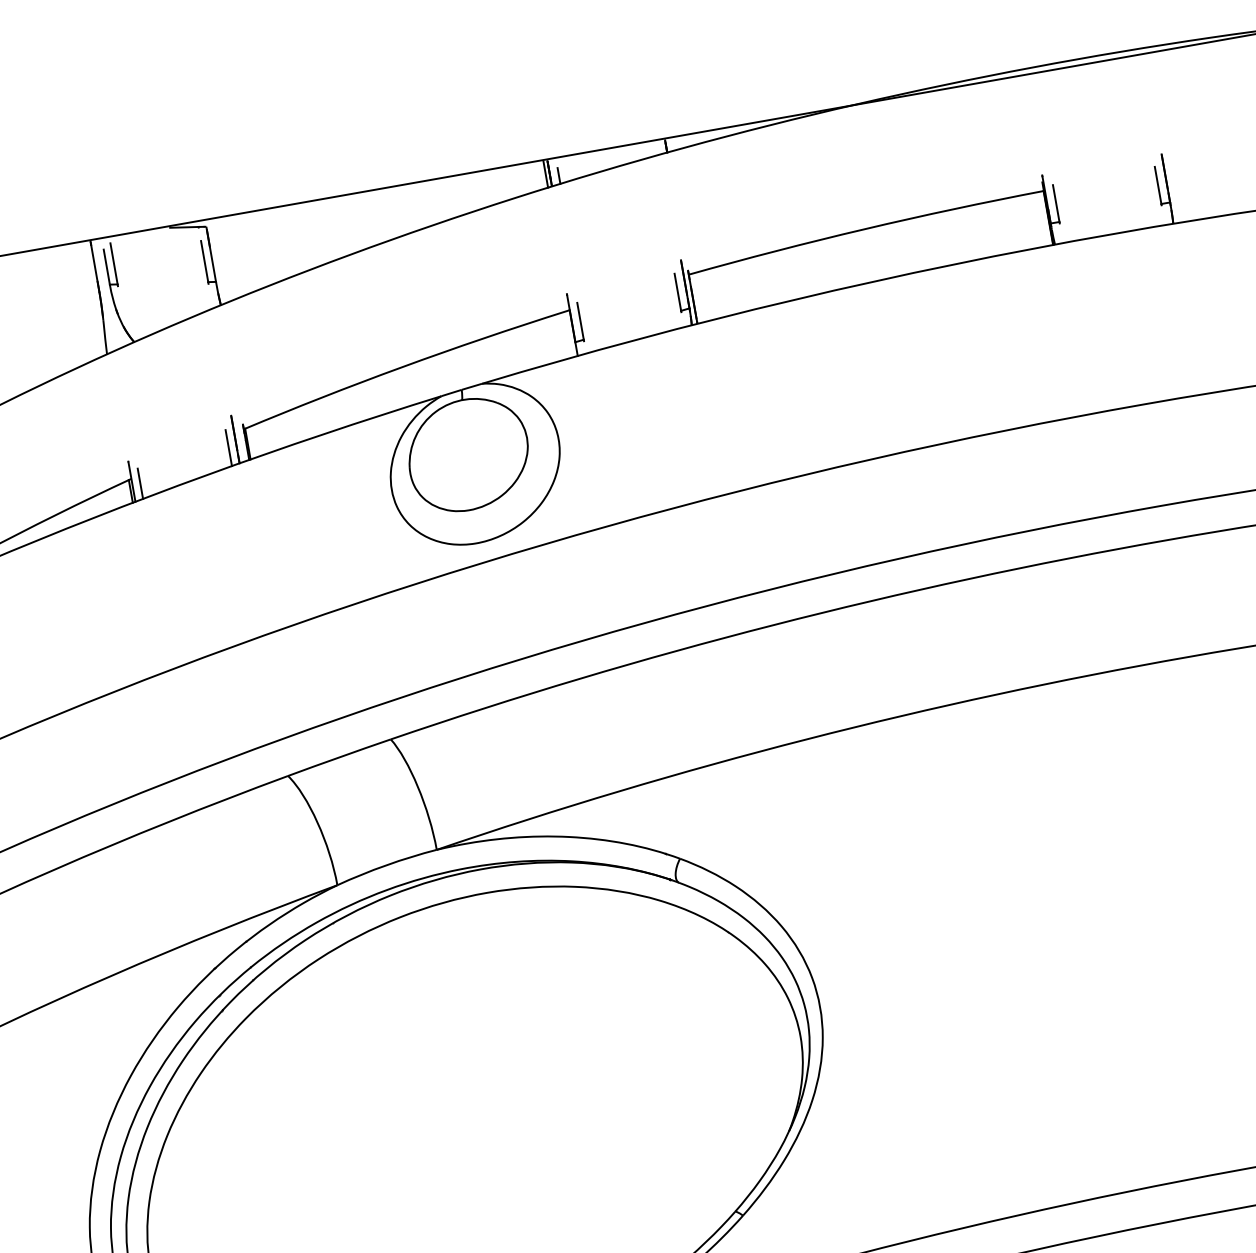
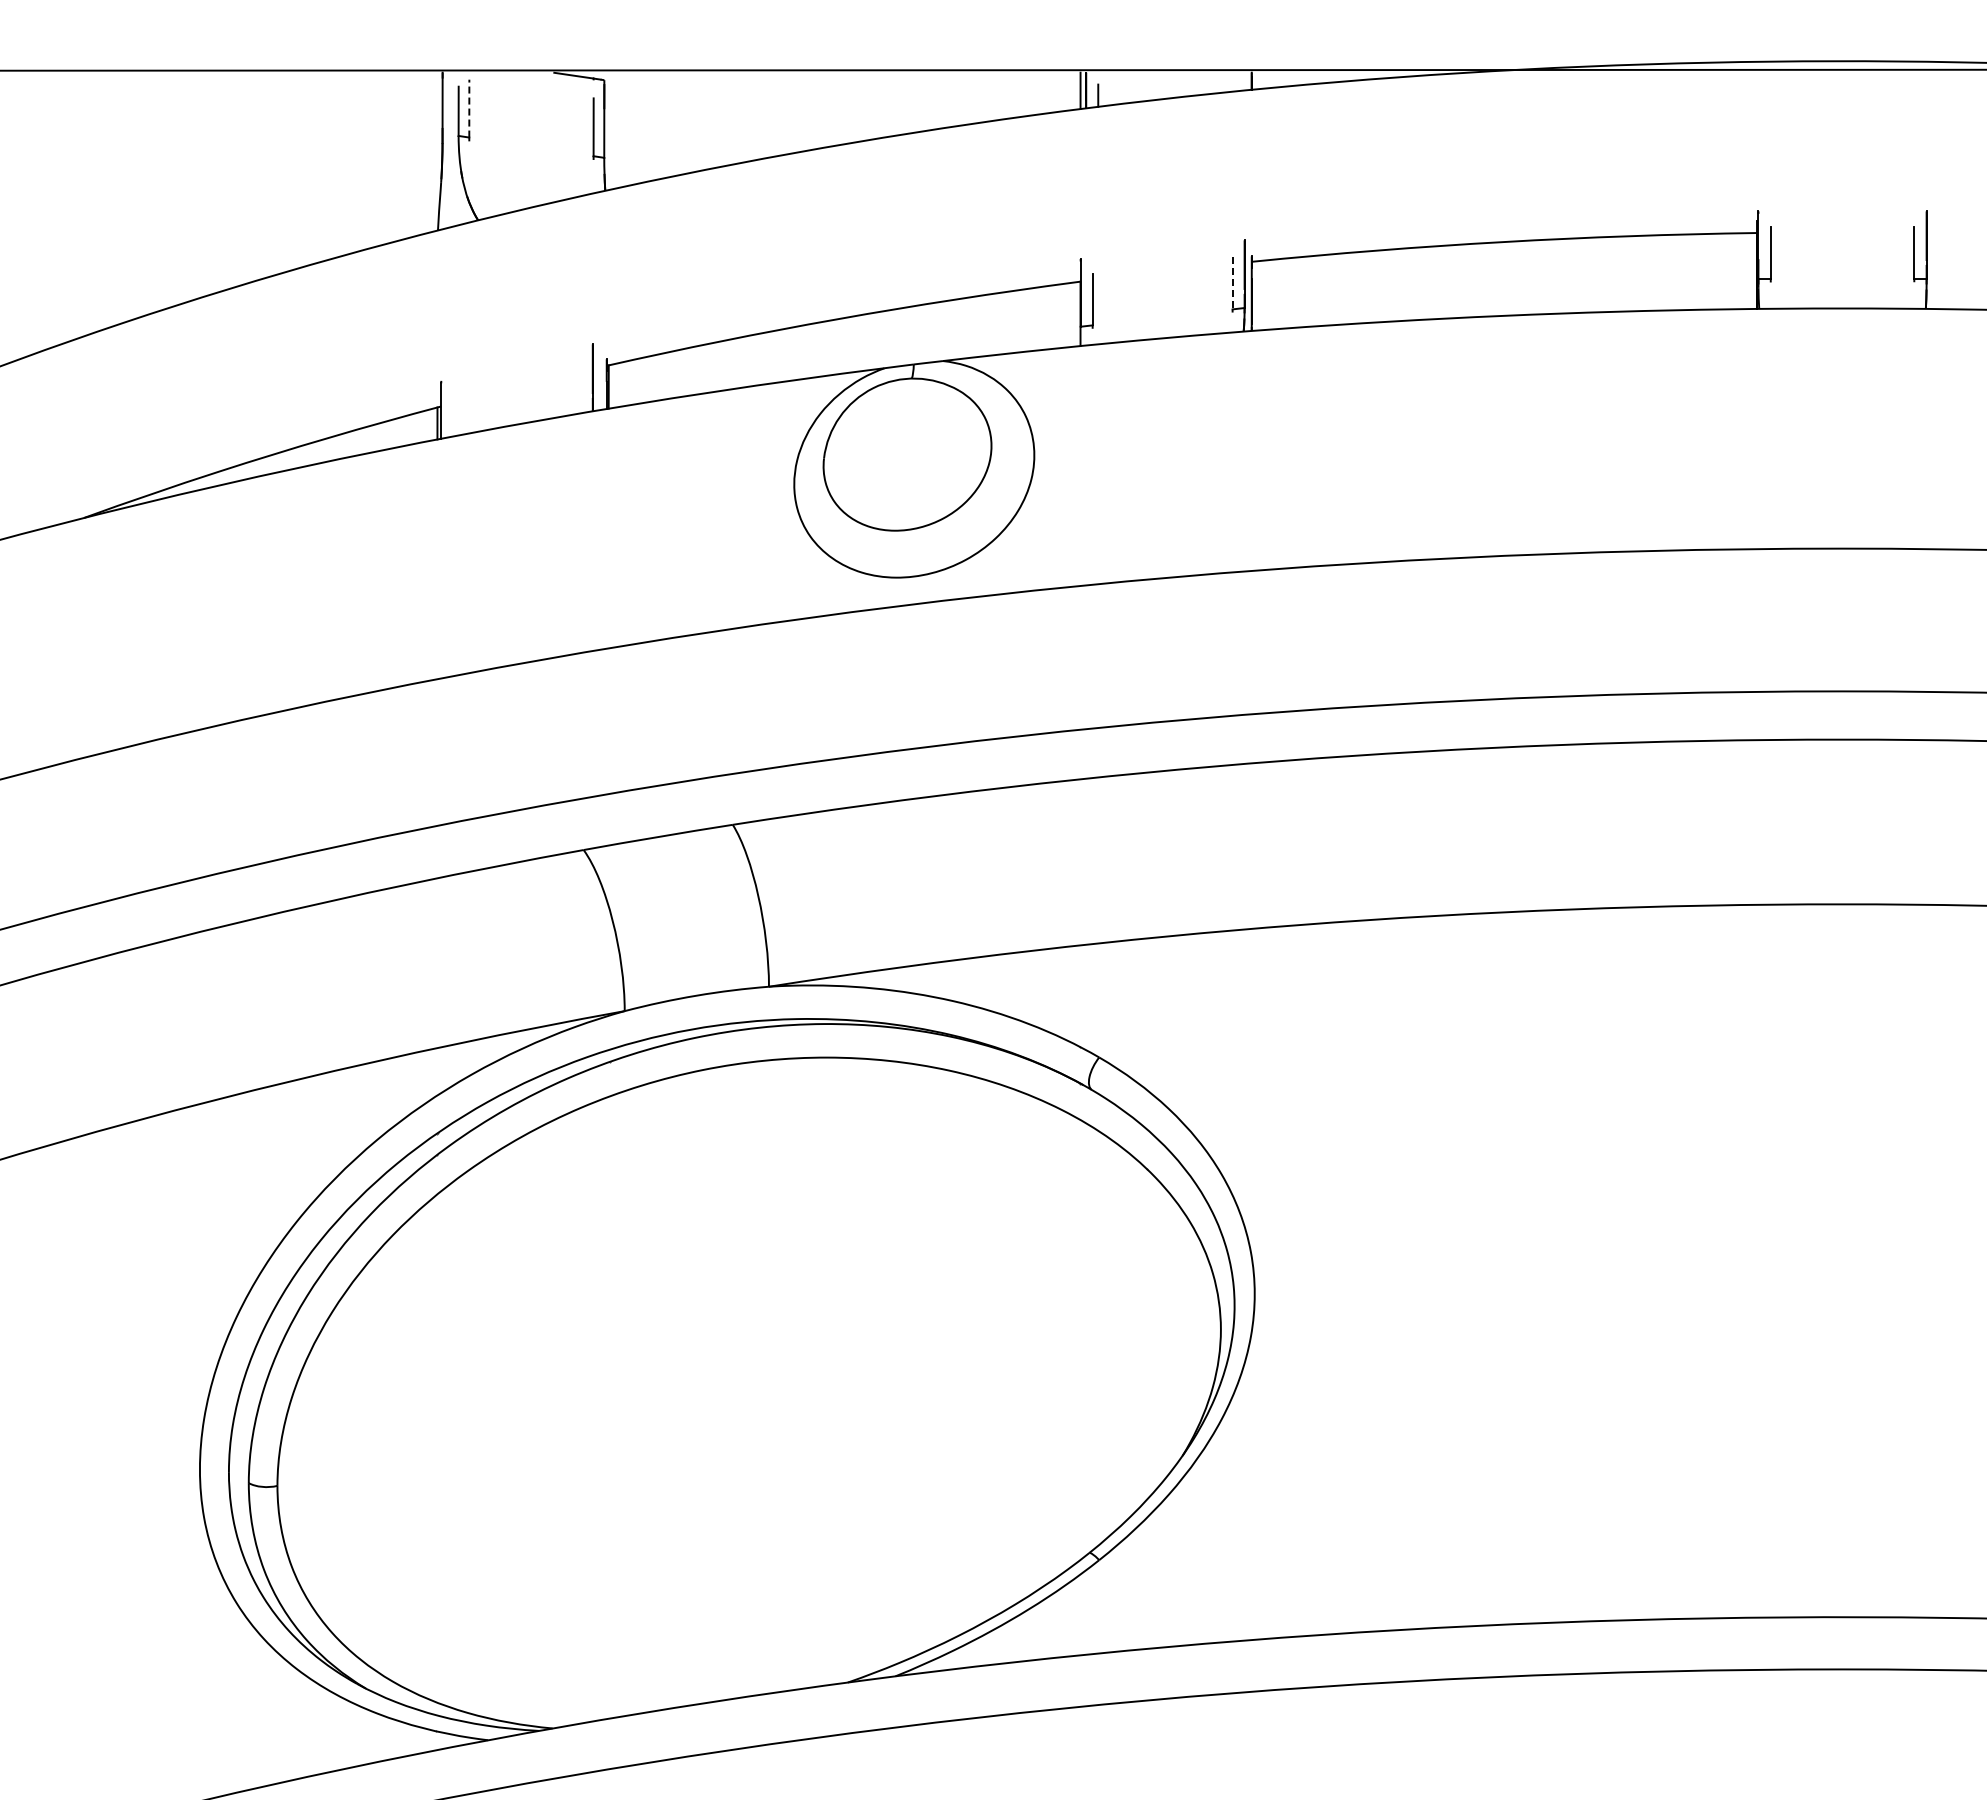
line: (114, 263) -> (469, 108), solid -> dashed
line: (677, 292) -> (1232, 283), solid -> dashed
line: (228, 447) -> (581, 387), removed
line: (140, 483) -> (452, 415), removed

